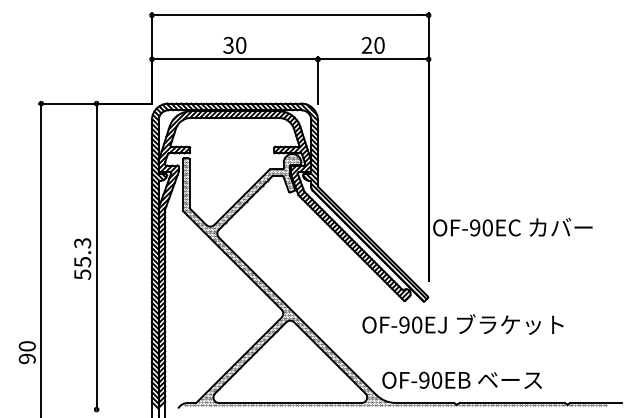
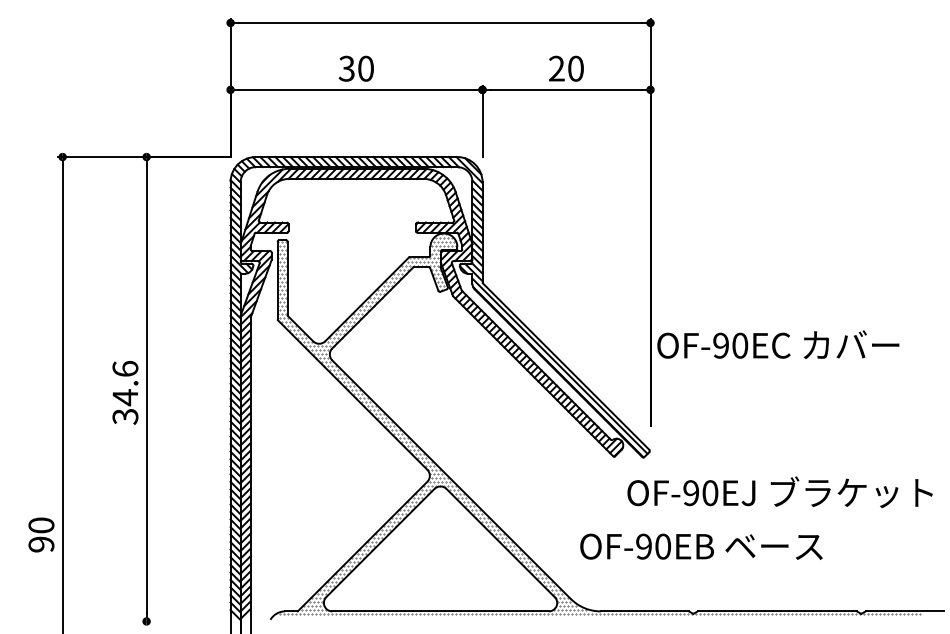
text: (82, 258) -> (125, 392), 55.3 -> 34.6
text: (462, 324) -> (779, 492), moved
text: (461, 379) -> (700, 545), moved

